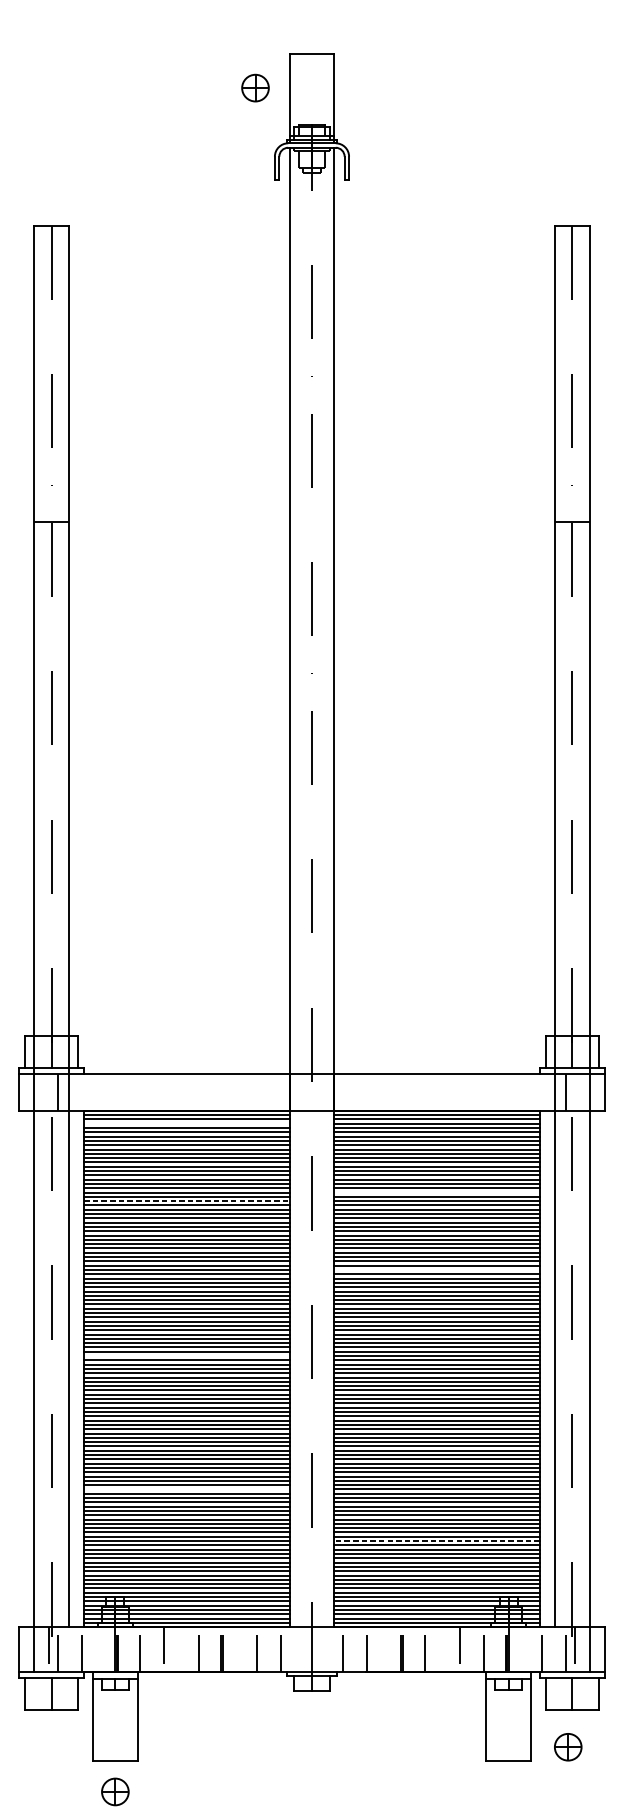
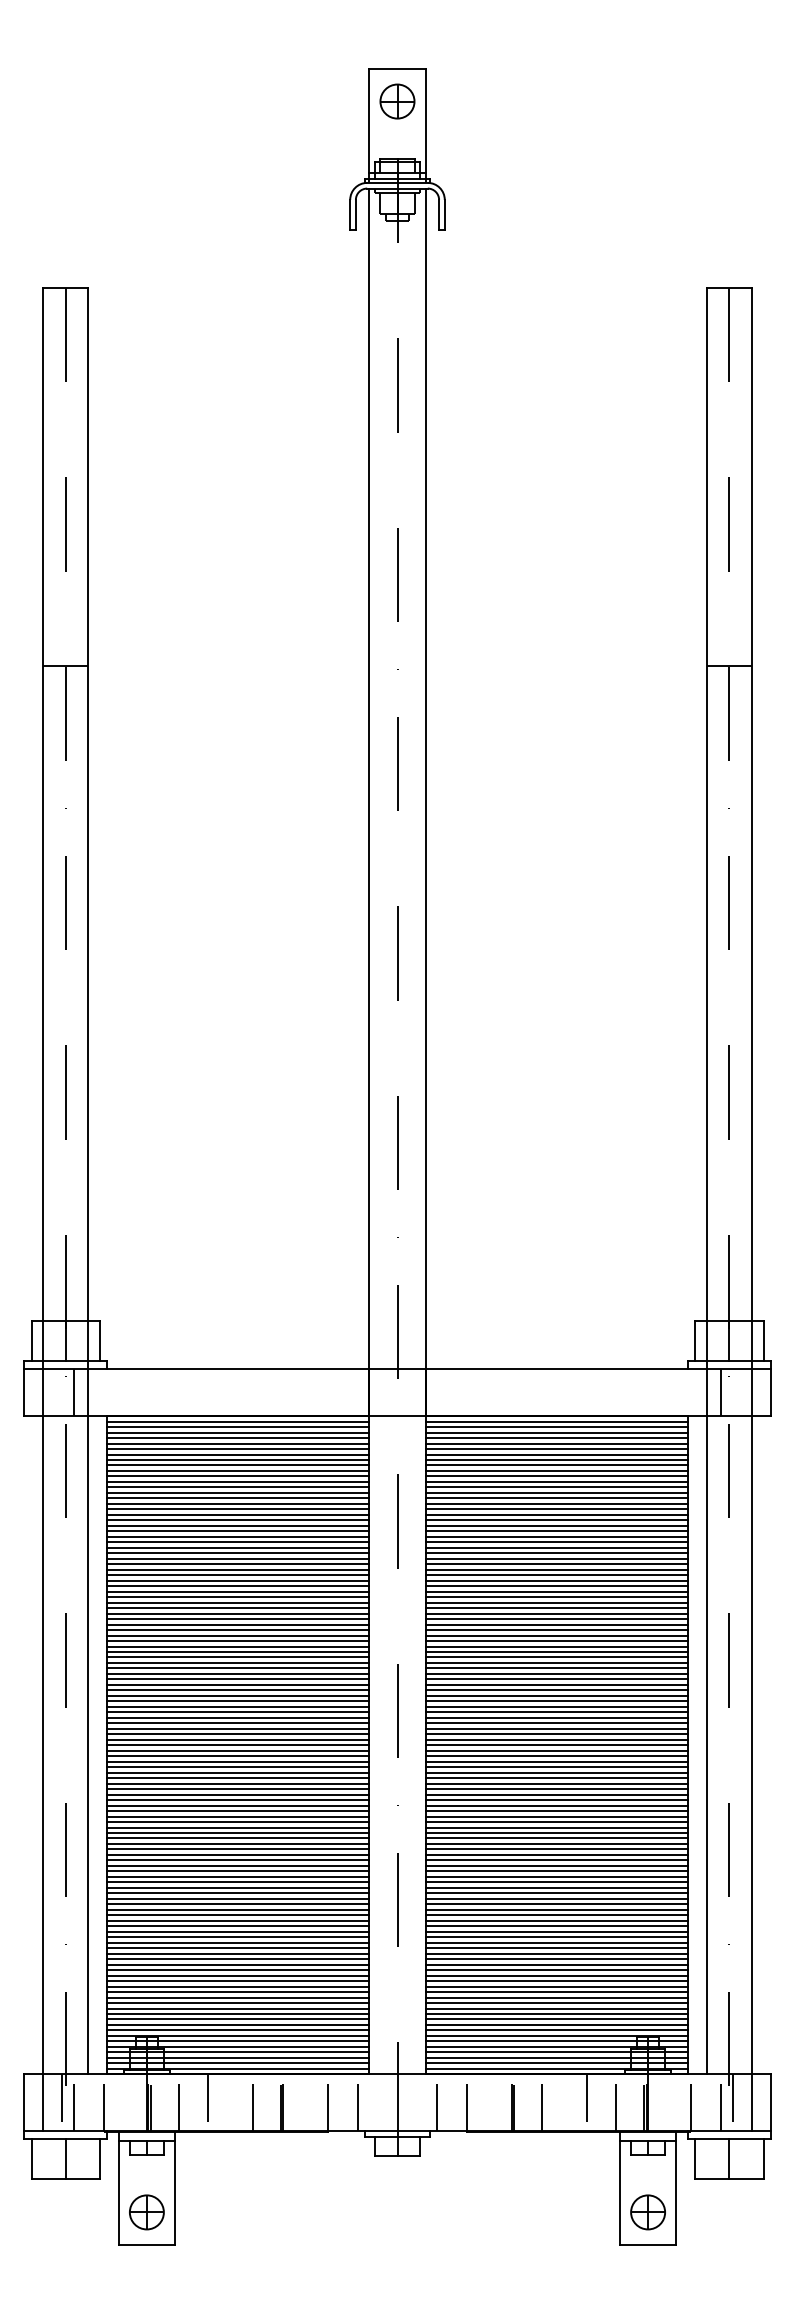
part: (255, 88) -> (397, 101), moved
line: (187, 1123) -> (238, 1432), added
line: (436, 1192) -> (556, 1520), added
line: (187, 1201) -> (238, 1531), dashed -> solid
line: (436, 1270) -> (556, 1619), added
line: (187, 1355) -> (238, 1728), added
line: (187, 1489) -> (238, 1898), added
line: (436, 1540) -> (556, 1964), dashed -> solid
part: (567, 1747) -> (647, 2212), moved
part: (115, 1792) -> (146, 2212), moved

